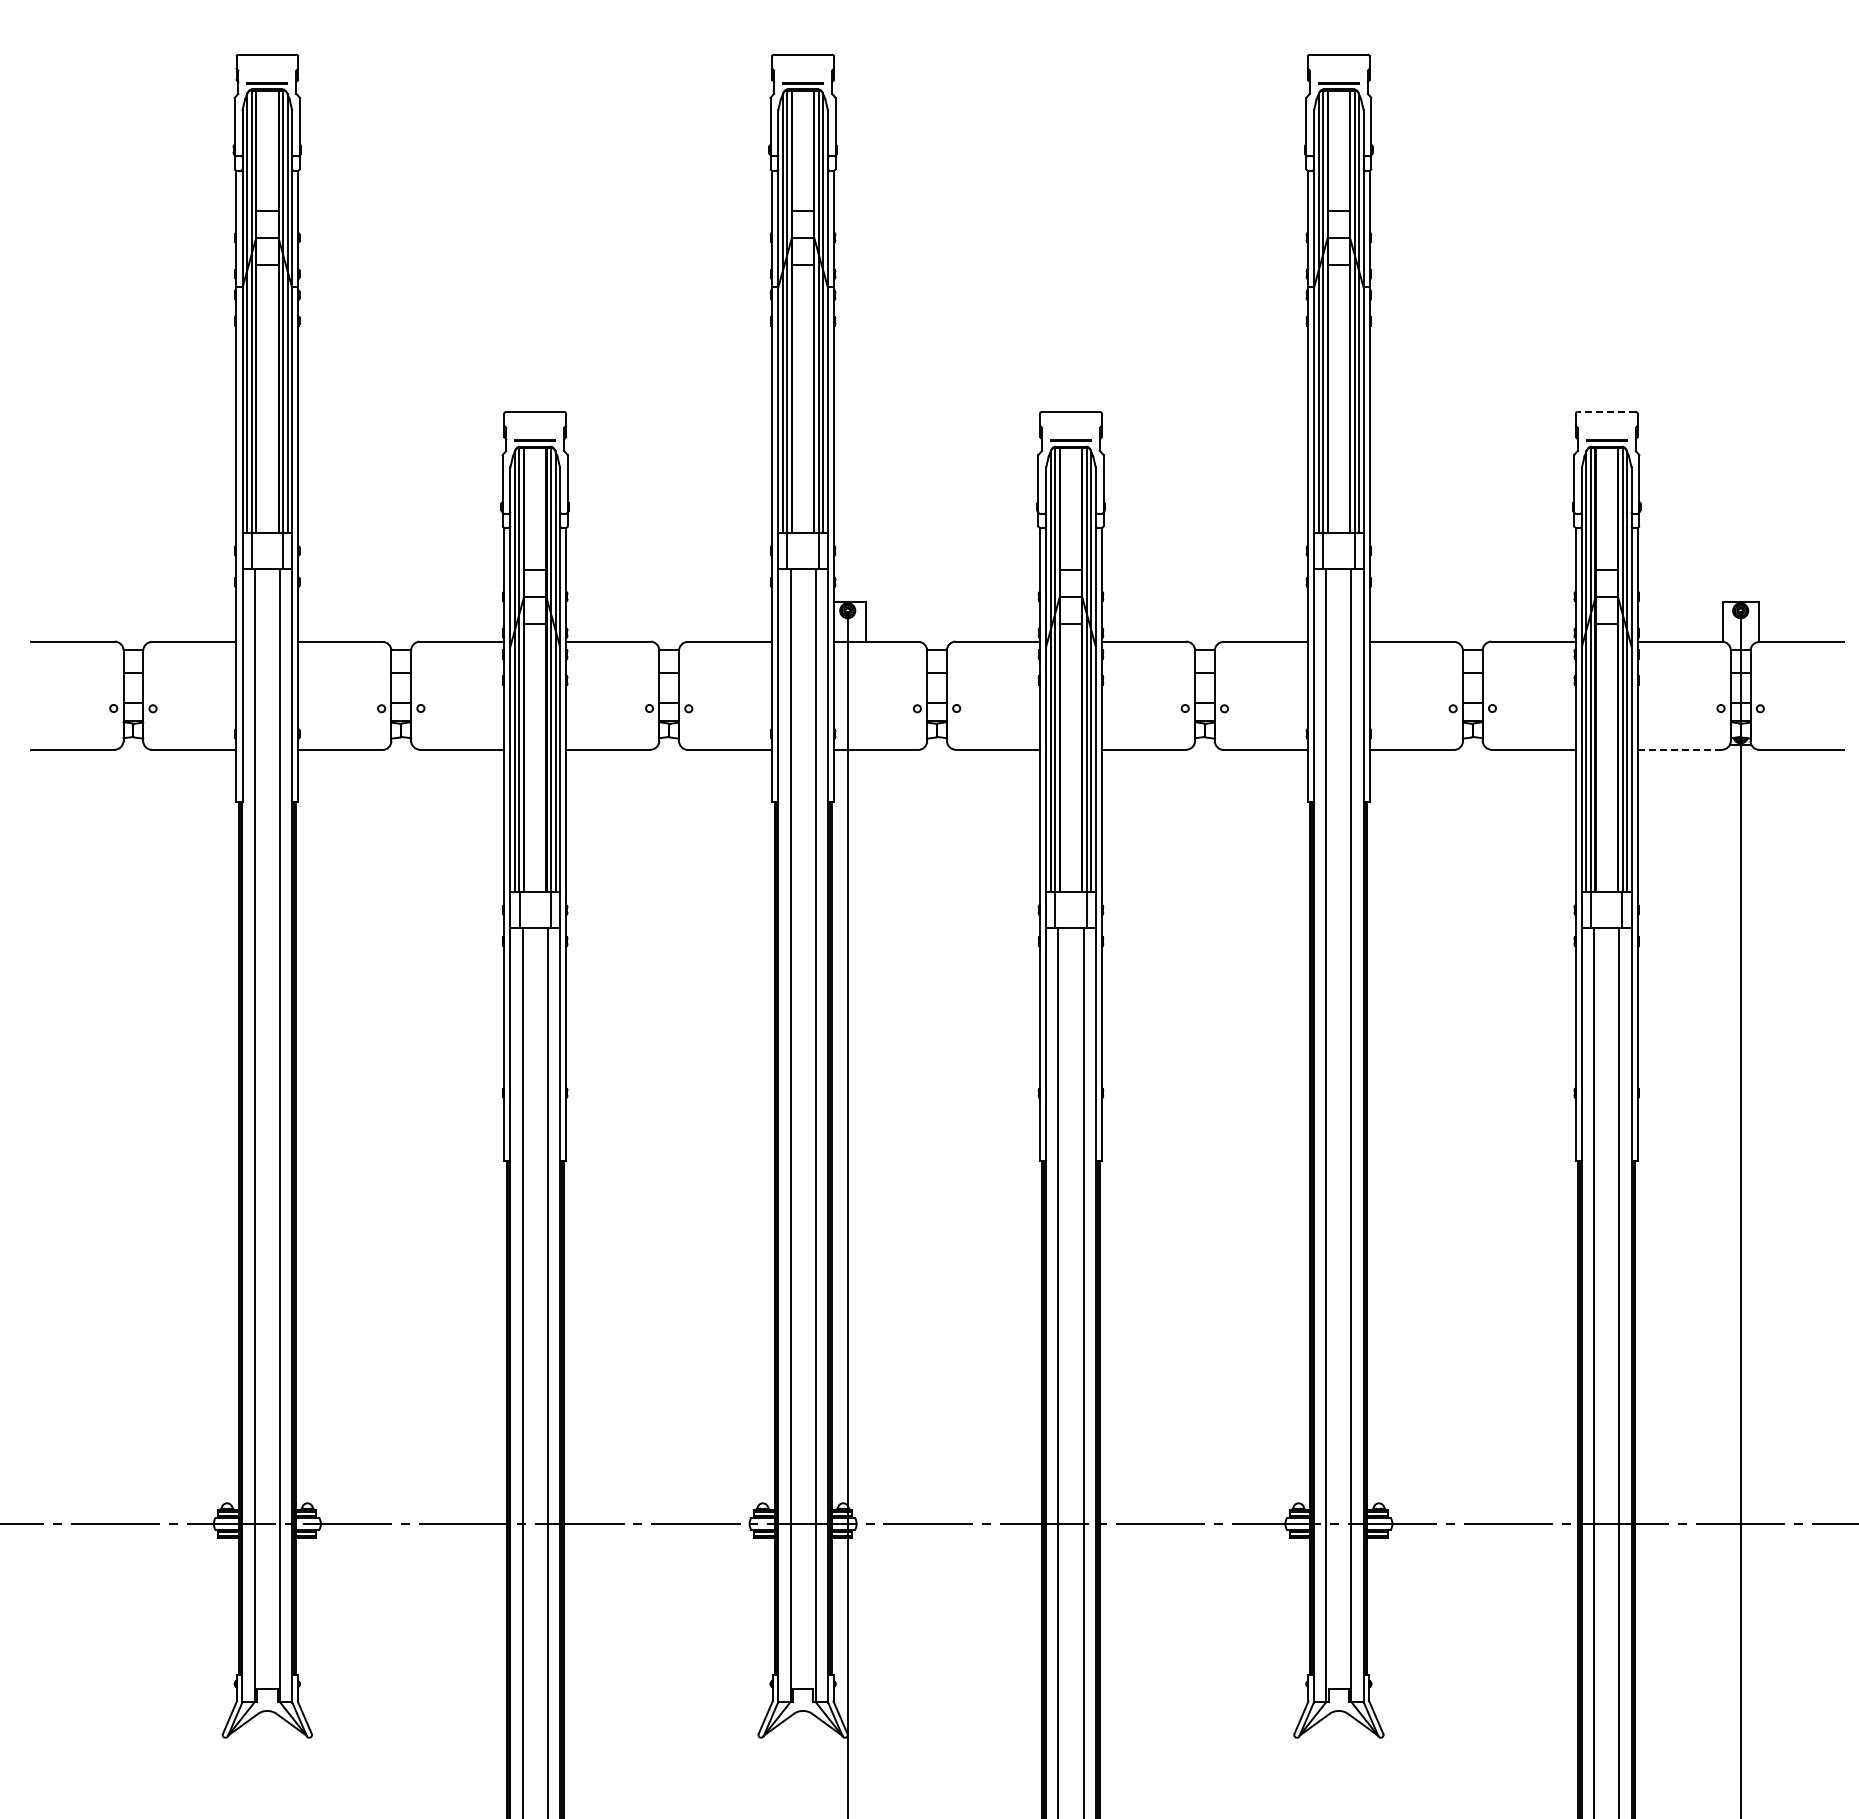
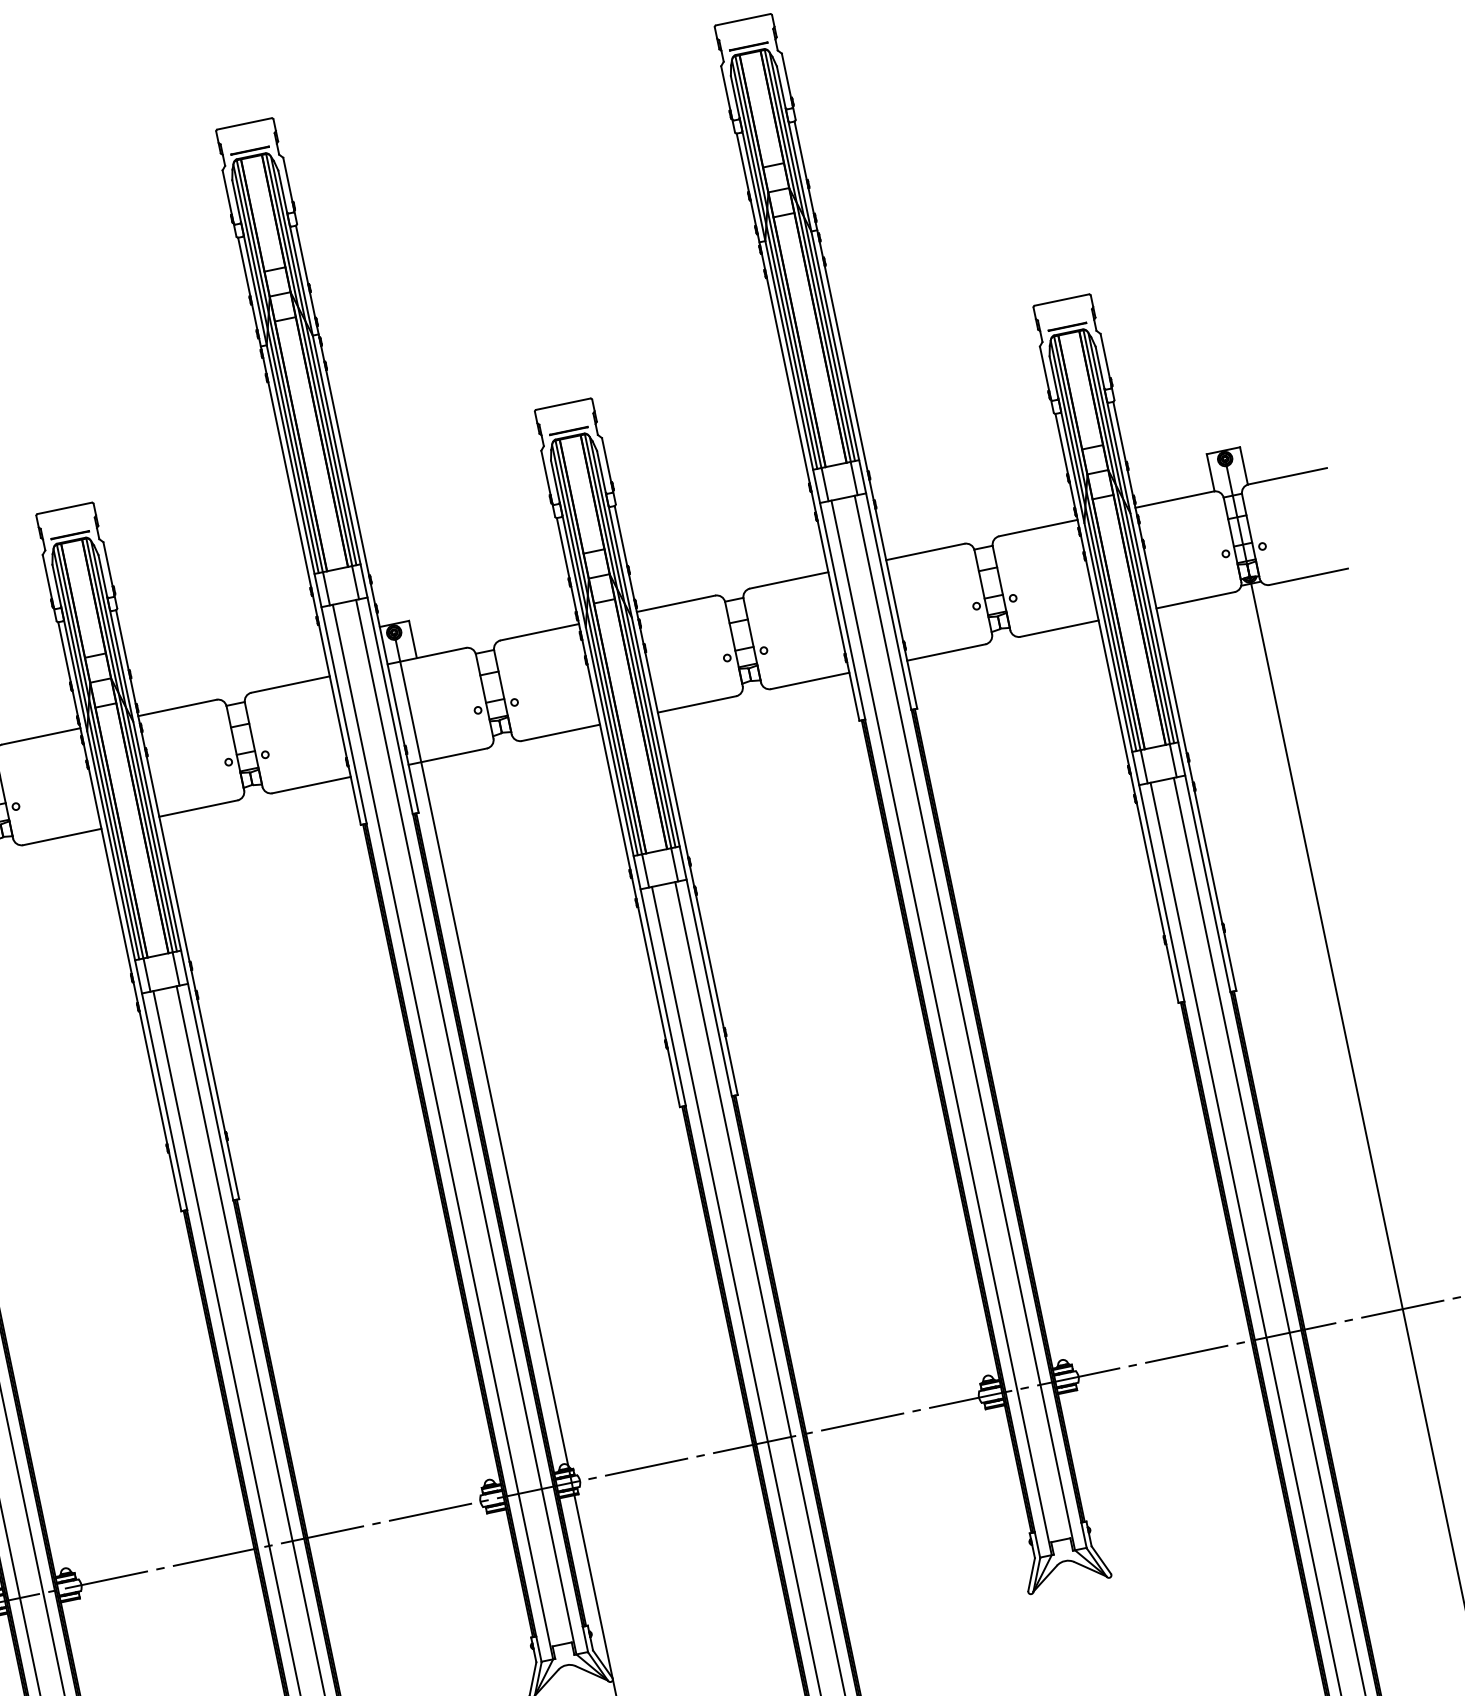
line: (1606, 411) -> (1061, 299), dashed -> solid
line: (1680, 749) -> (1196, 599), dashed -> solid

